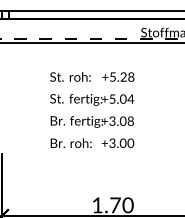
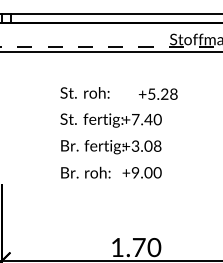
text: (118, 76) -> (158, 93), moved
text: (121, 98) -> (146, 118), +5.04 -> +7.40
text: (112, 143) -> (135, 173), +3.00 -> +9.00

